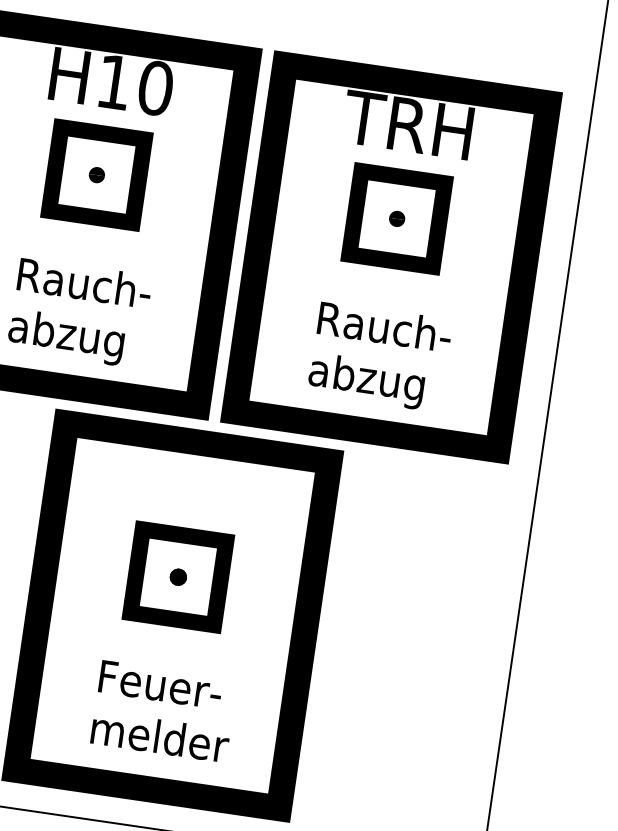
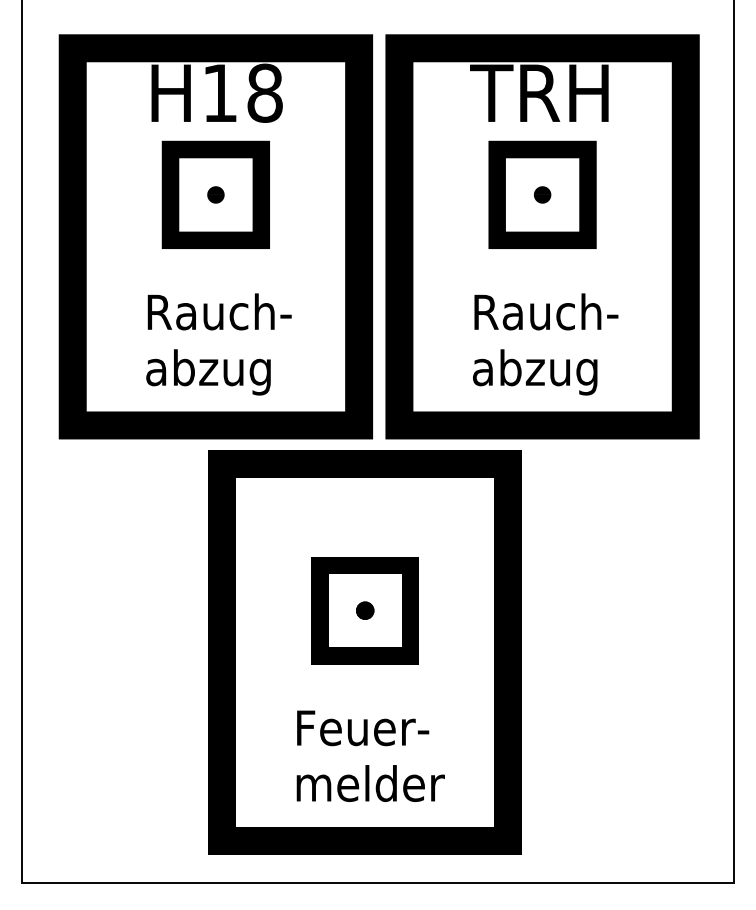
text: (155, 87) -> (264, 92), H10 -> H18

